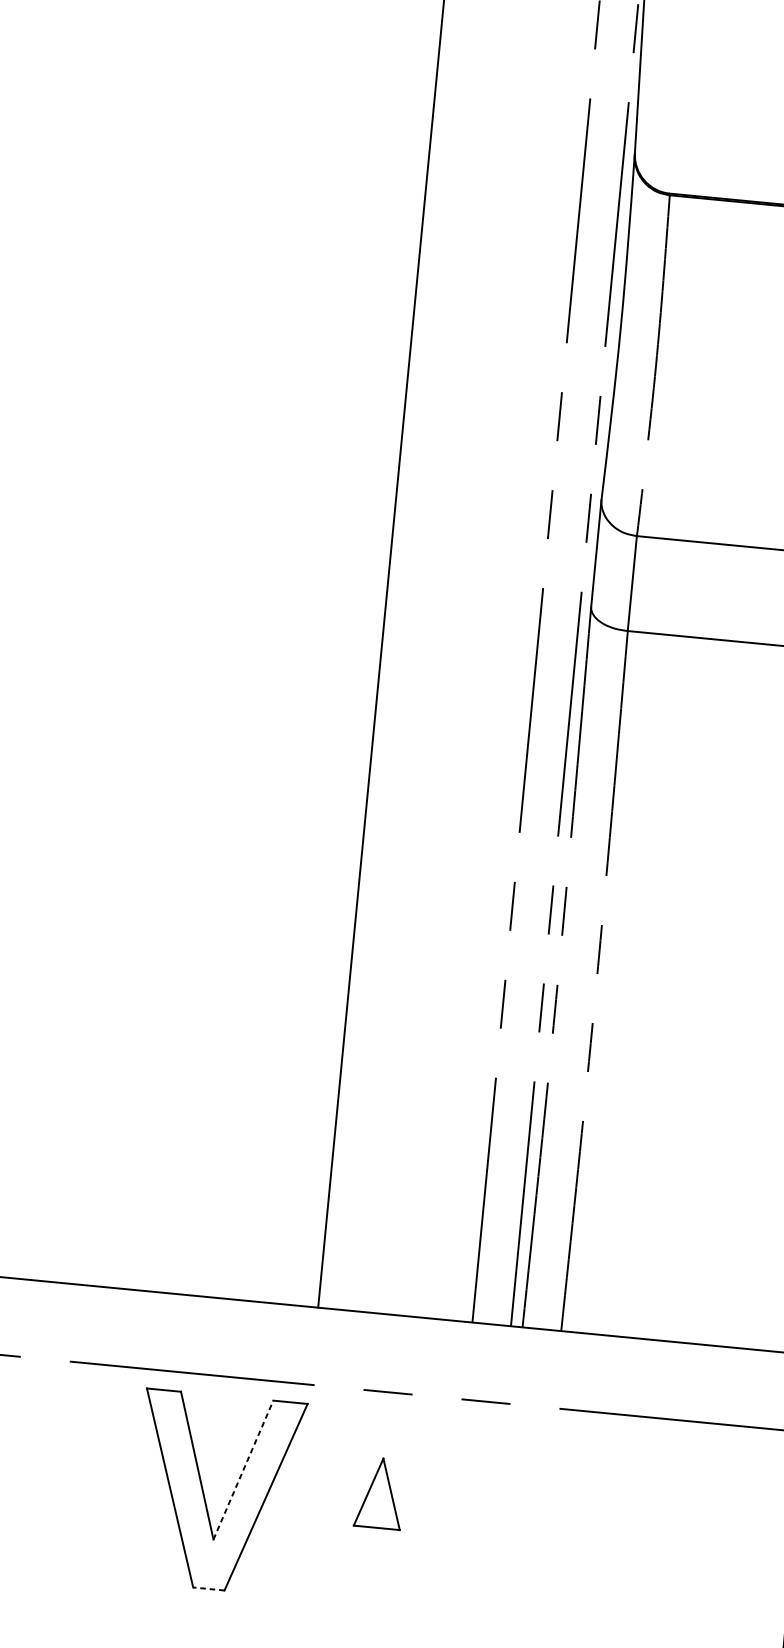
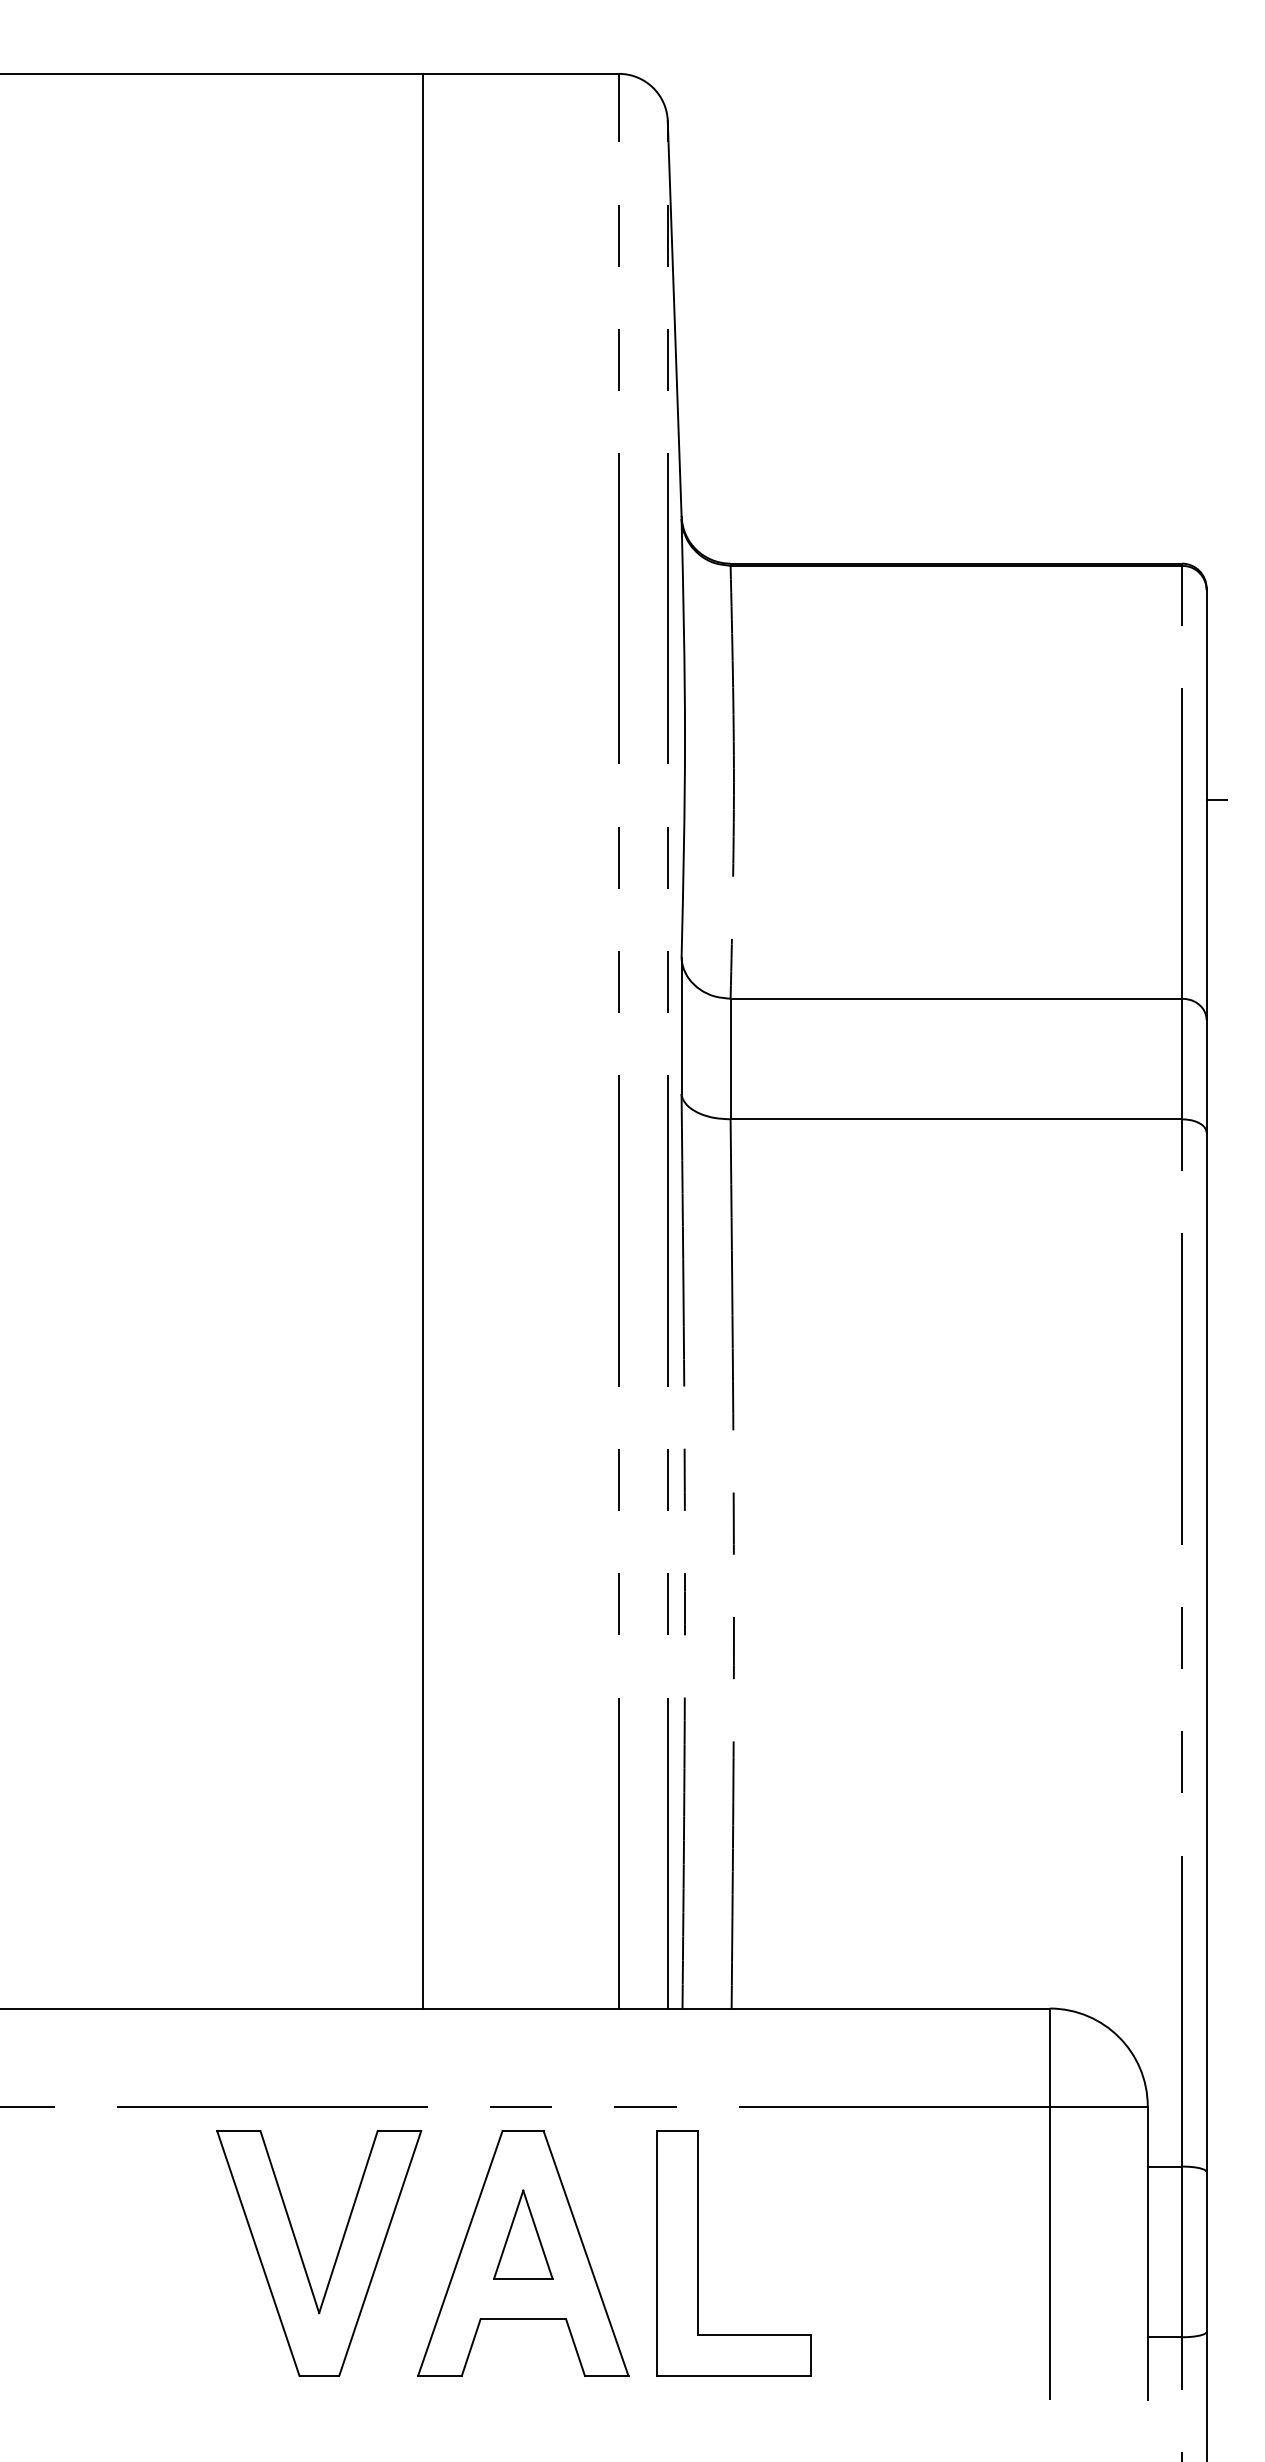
line: (243, 1470) -> (348, 2222), dashed -> solid
part: (378, 1508) -> (523, 2253), added
part: (516, 1521) -> (698, 2253), added
line: (209, 1588) -> (319, 2375), dashed -> solid

